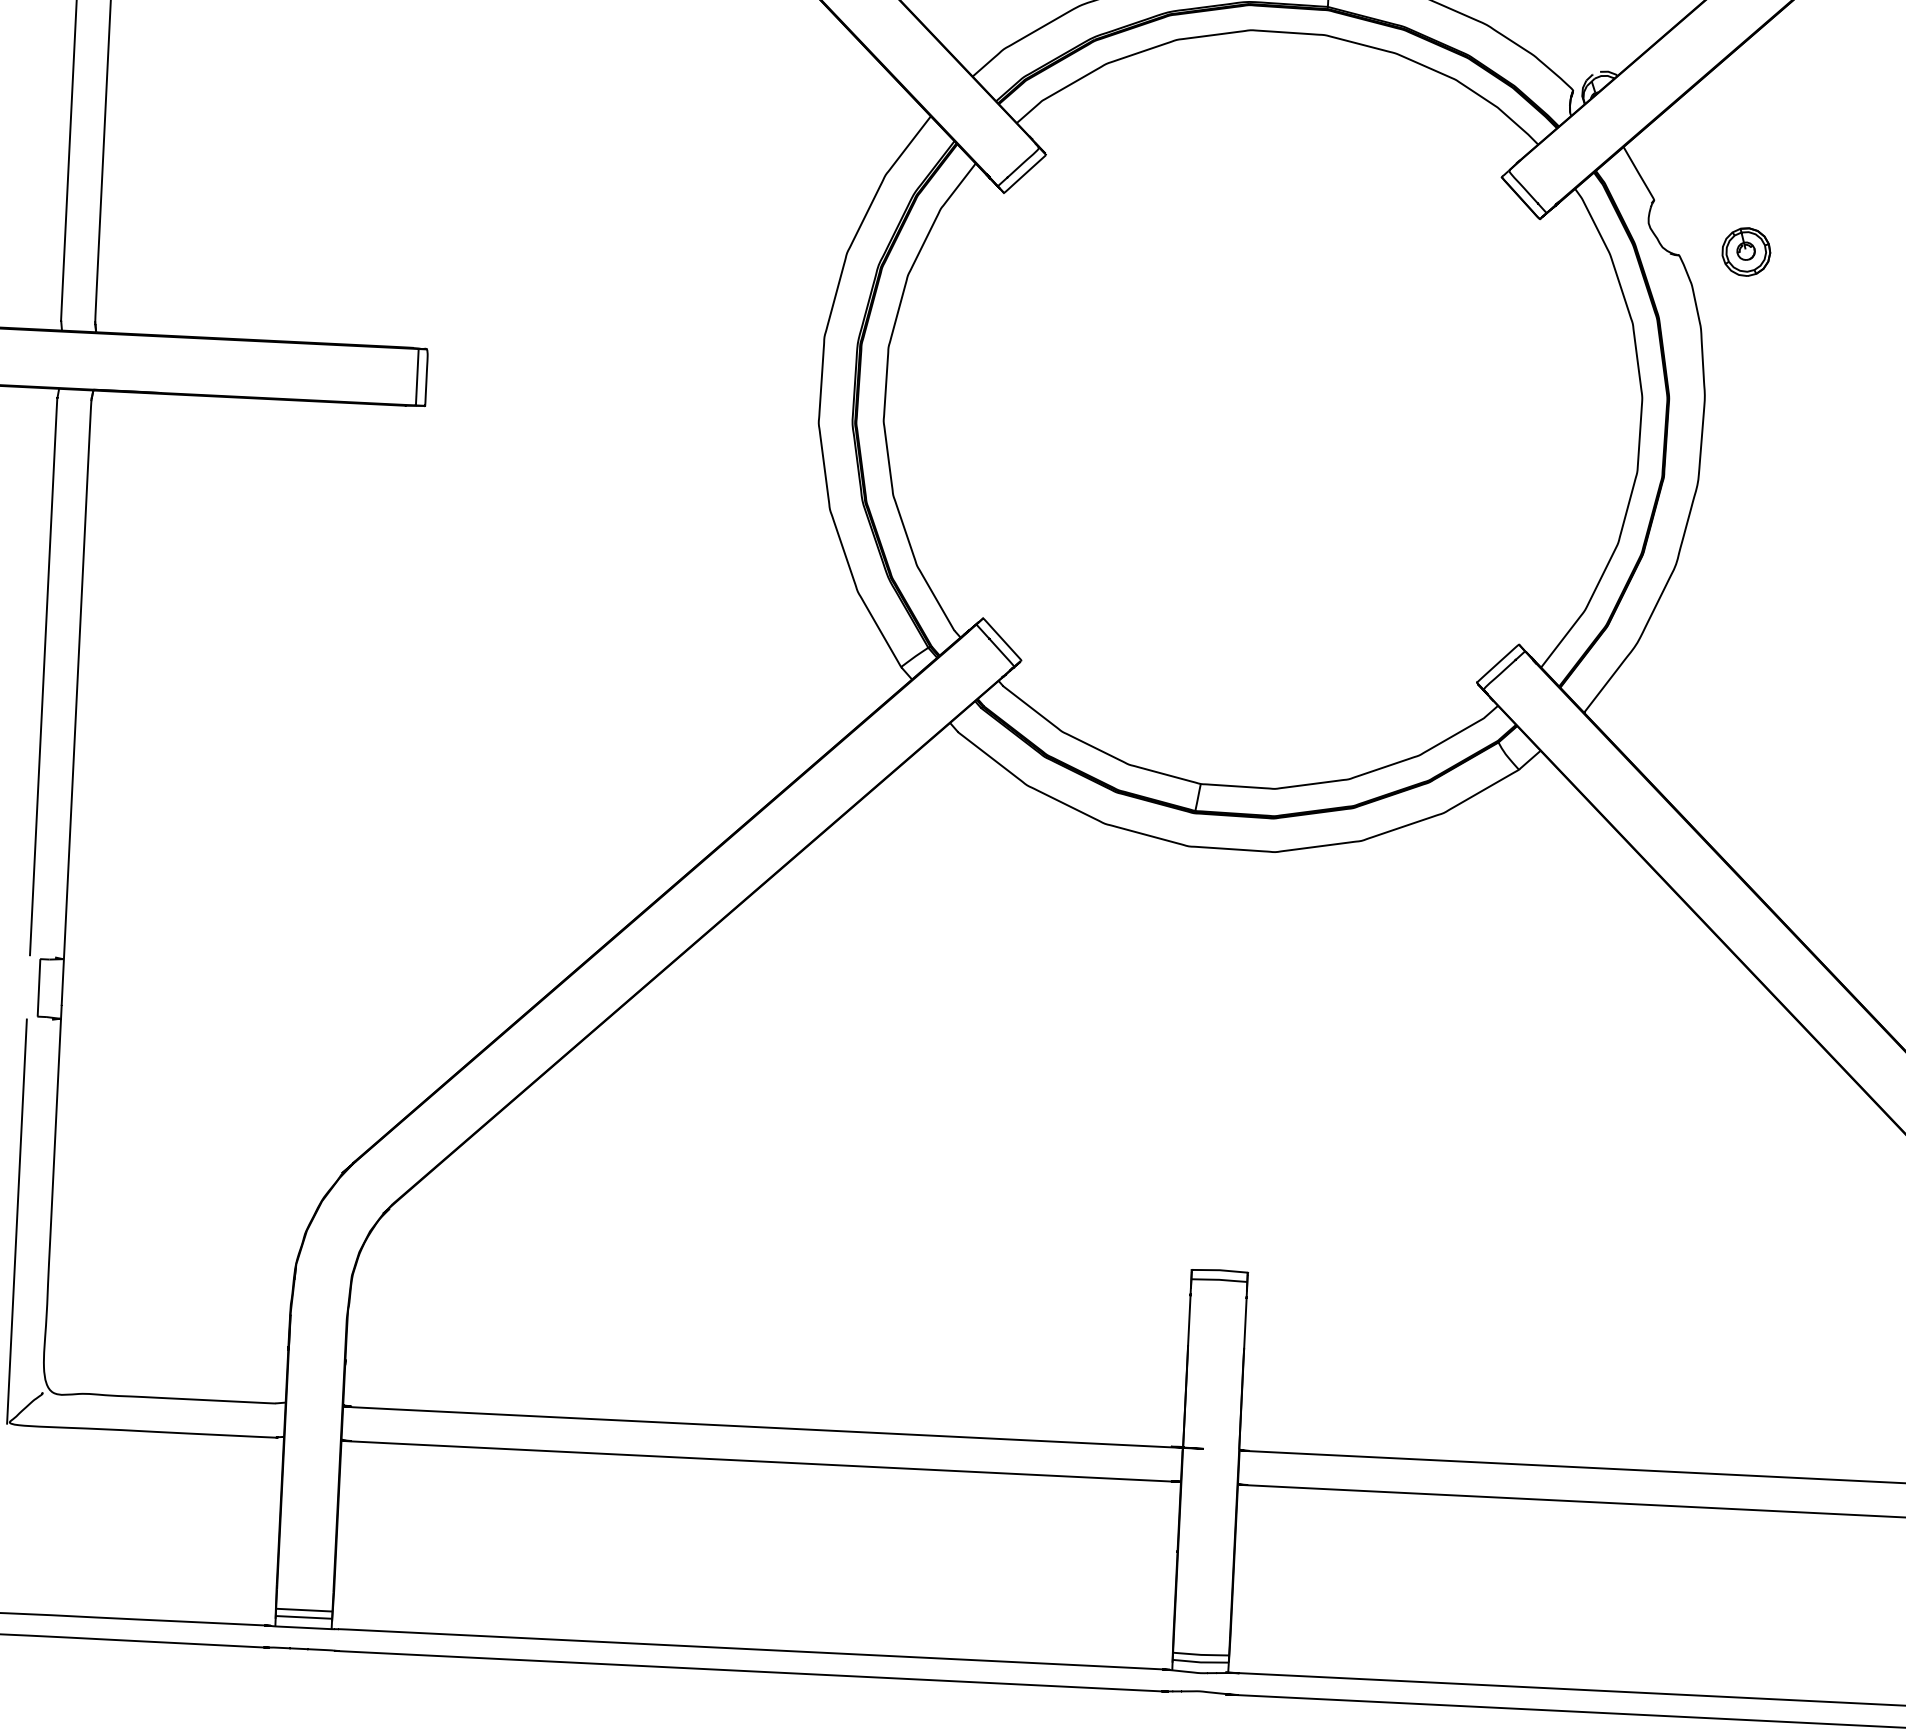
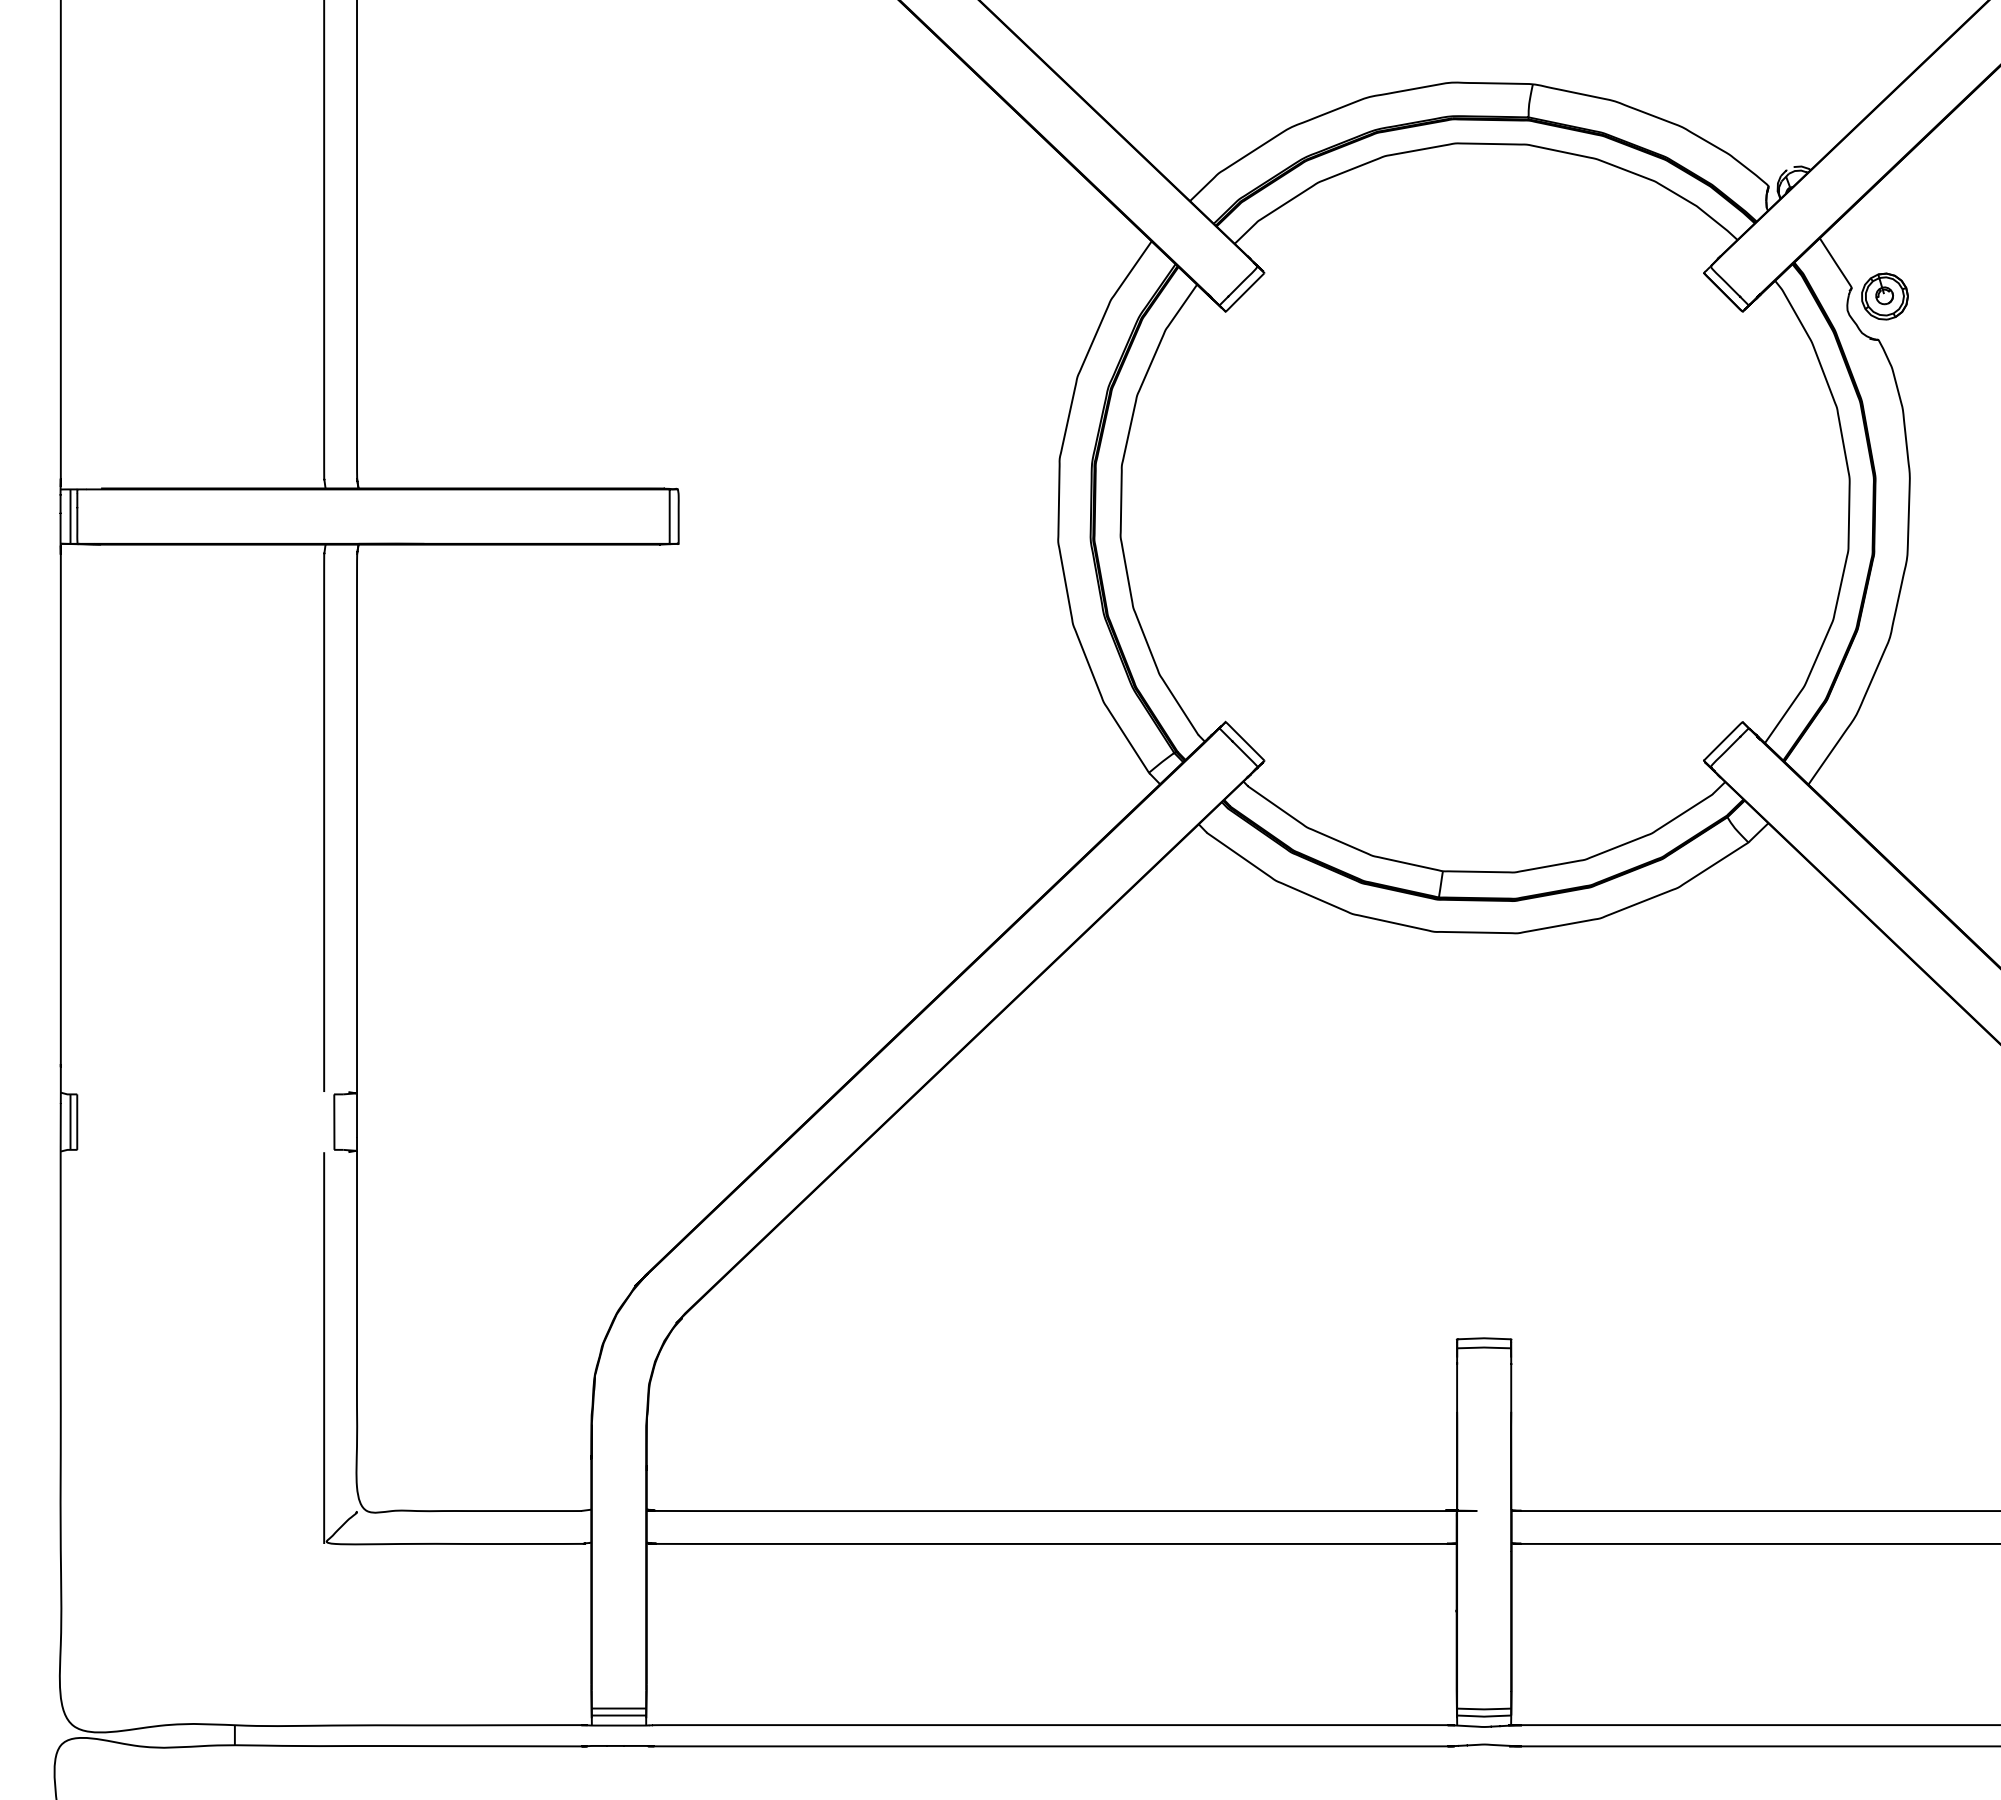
part: (1745, 251) -> (1884, 296), moved

